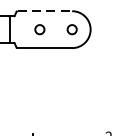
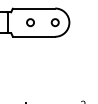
line: (45, 11) -> (34, 8), dashed -> solid

